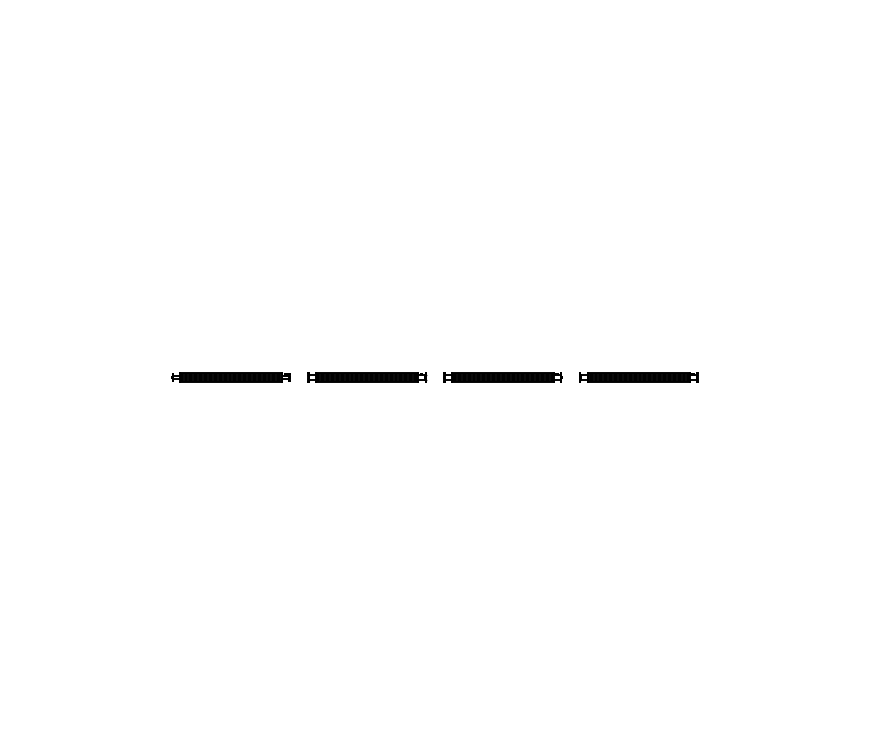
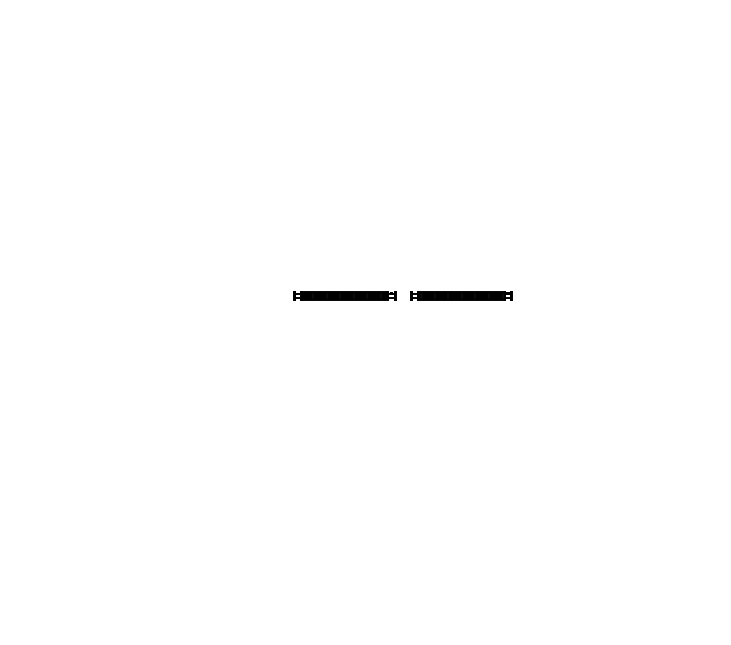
part: (230, 377) -> (227, 295), removed
part: (638, 377) -> (577, 295), removed

